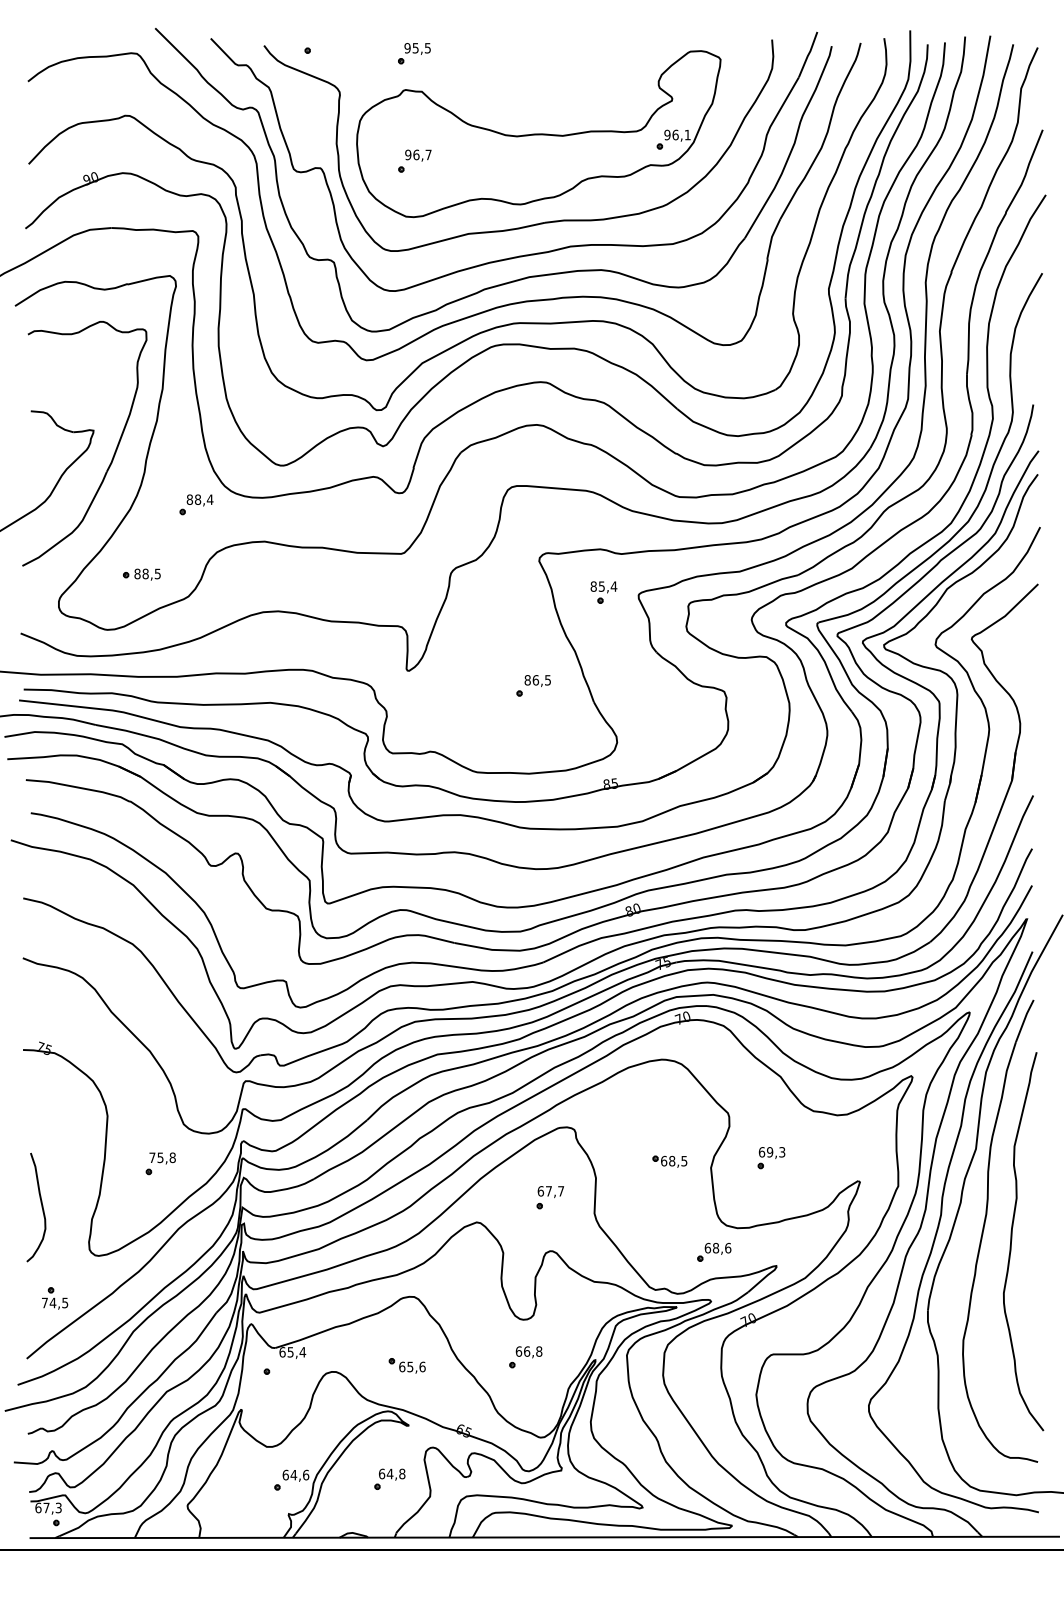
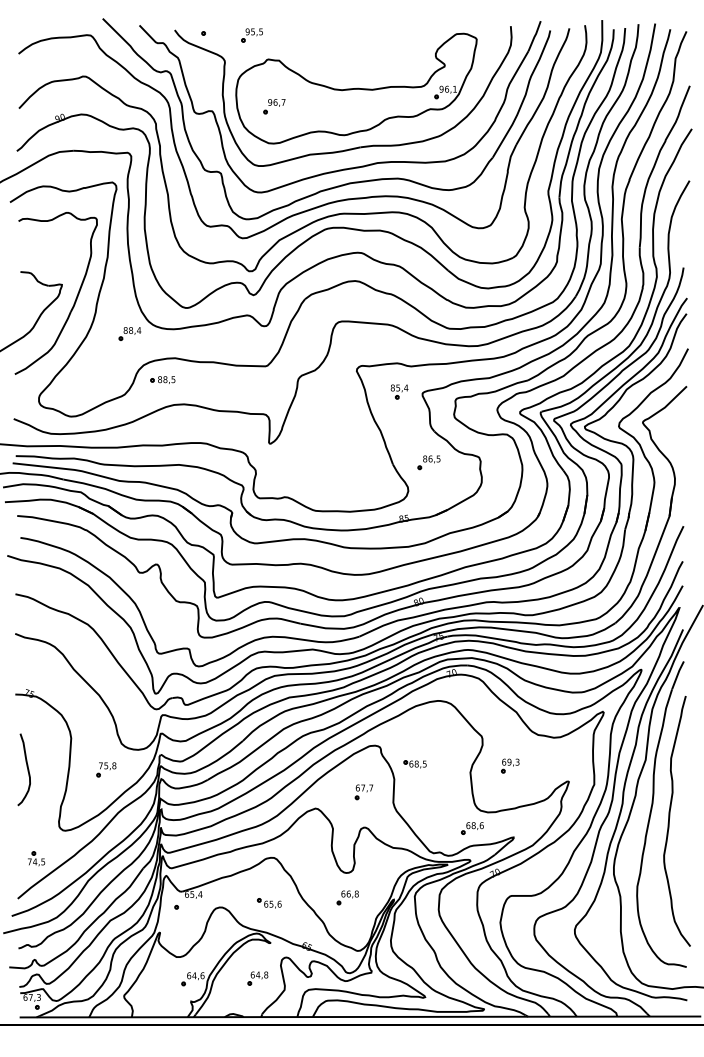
part: (413, 53) -> (251, 35), moved
part: (141, 573) -> (162, 379), moved
part: (532, 685) -> (428, 462), moved
part: (668, 1161) -> (414, 764), moved
curve: (39, 1204) -> (26, 767), moved

